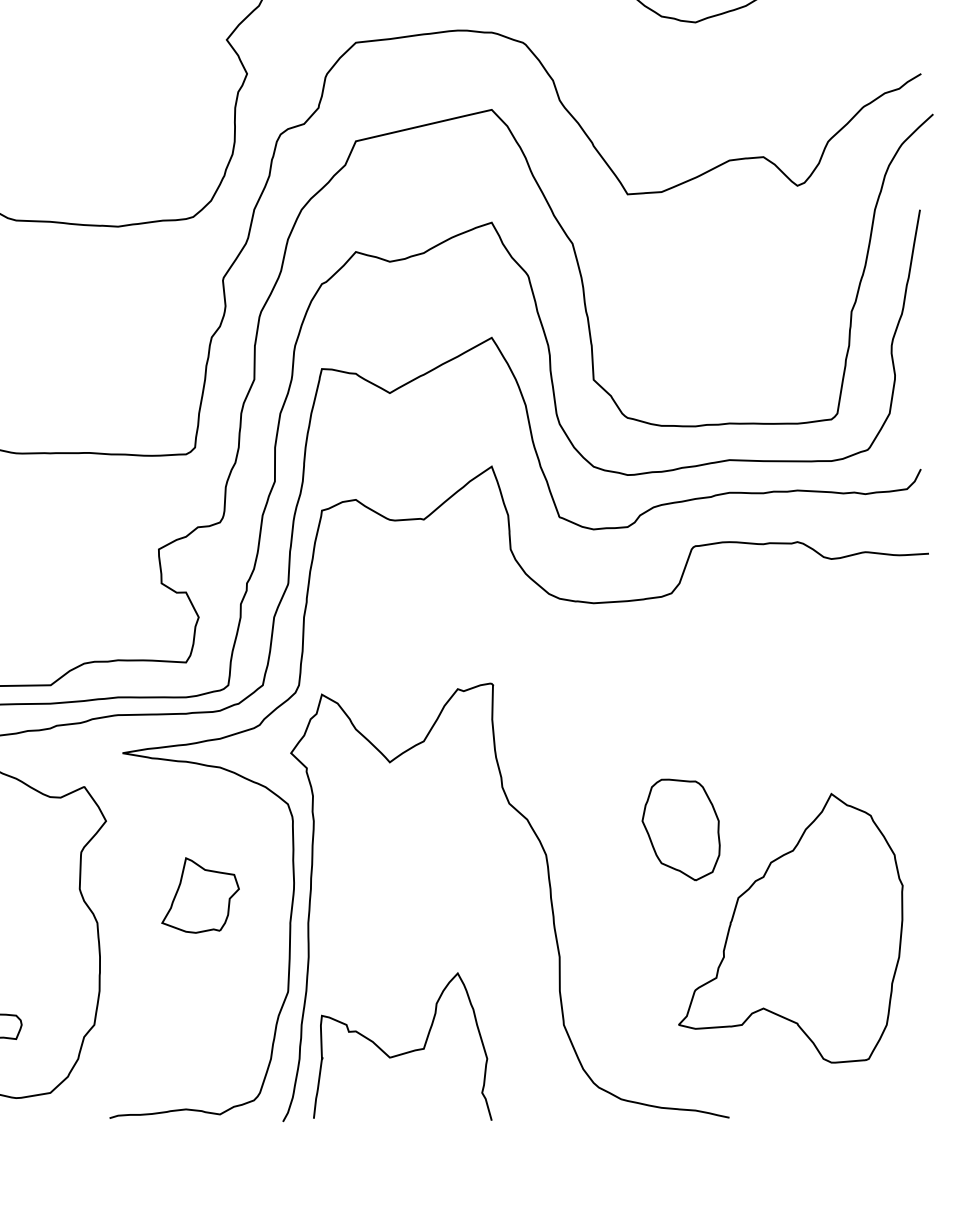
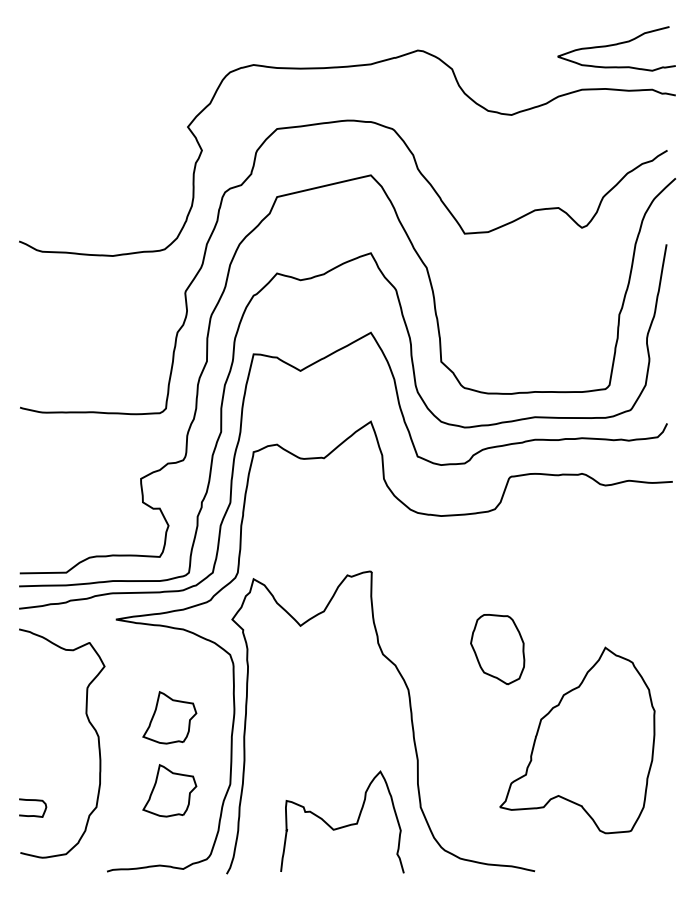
part: (680, 829) -> (497, 649), moved
part: (200, 1000) -> (169, 790), added
curve: (405, 1051) -> (344, 825), moved

